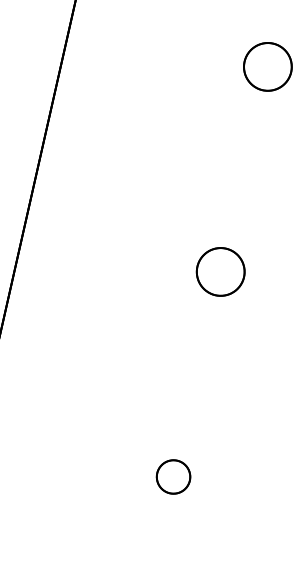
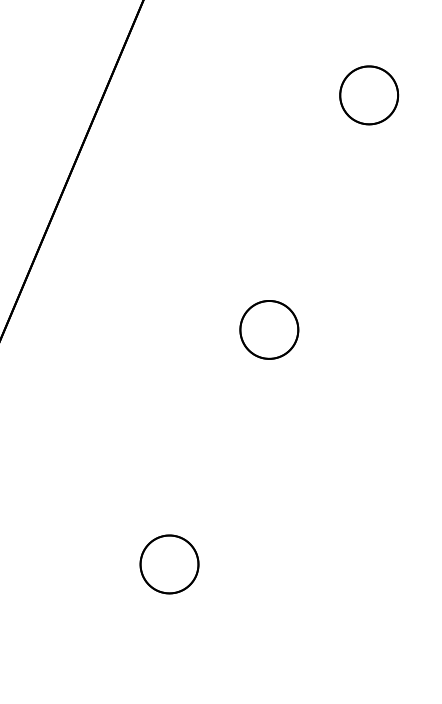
part: (173, 477) -> (169, 564), size x1.43

